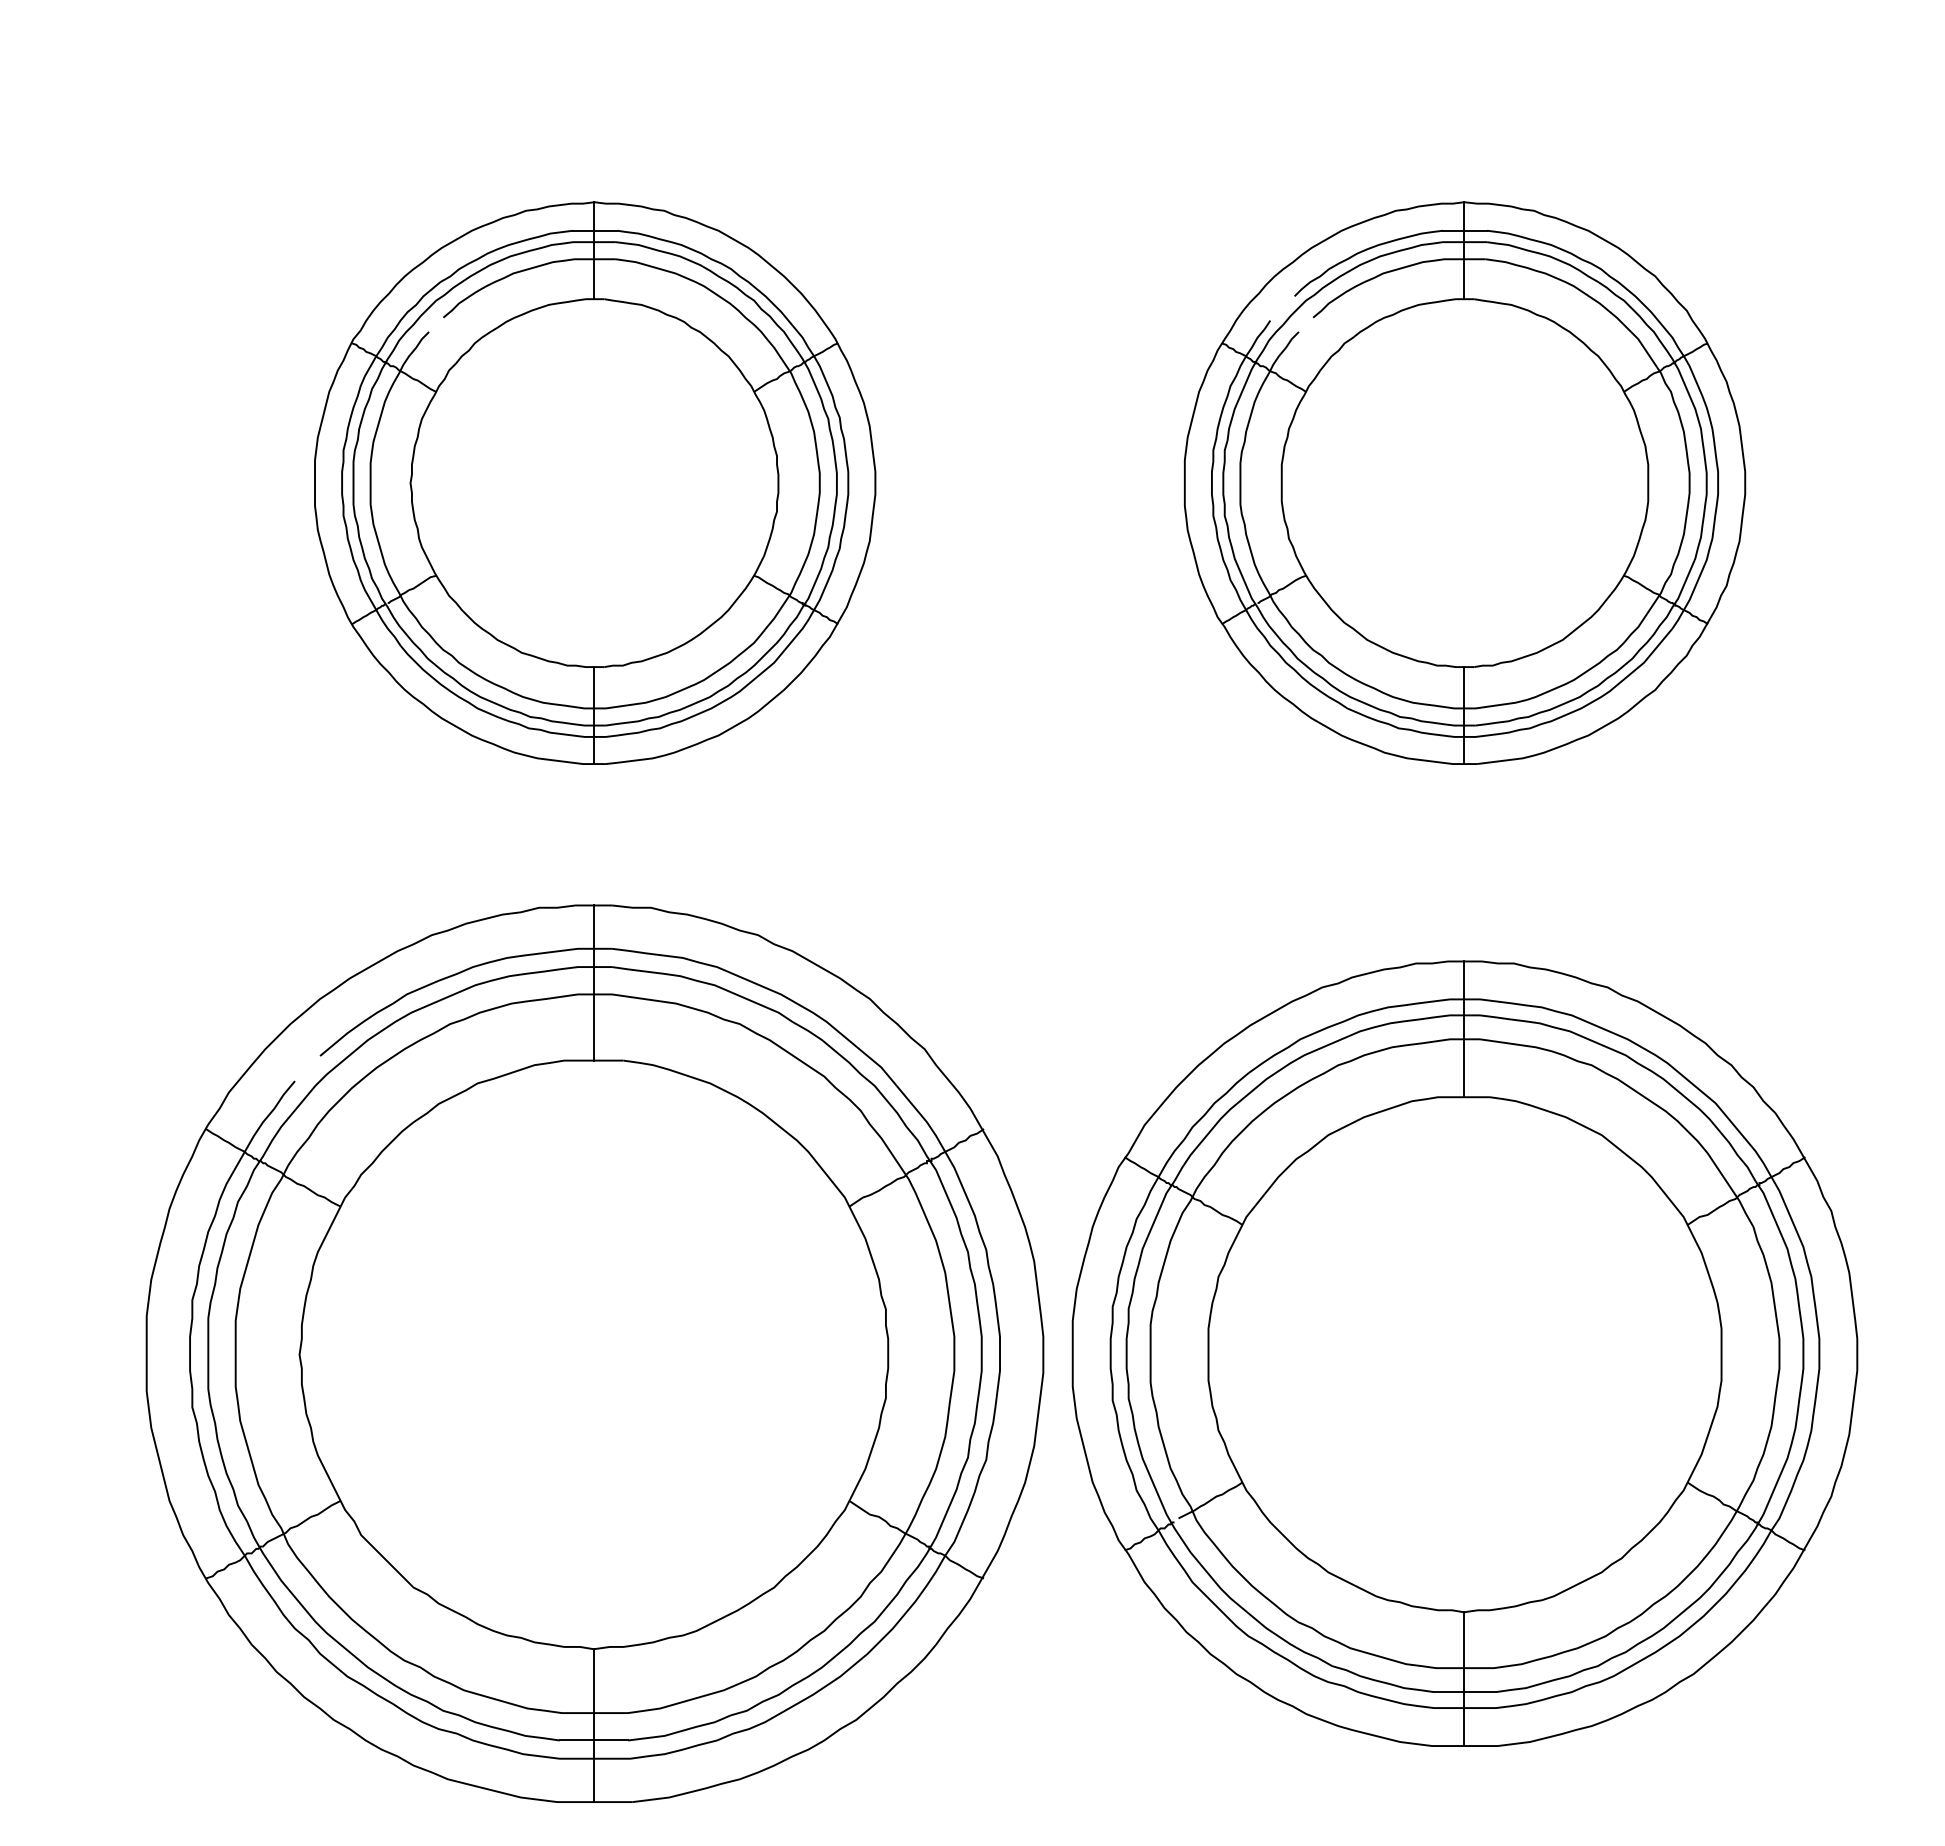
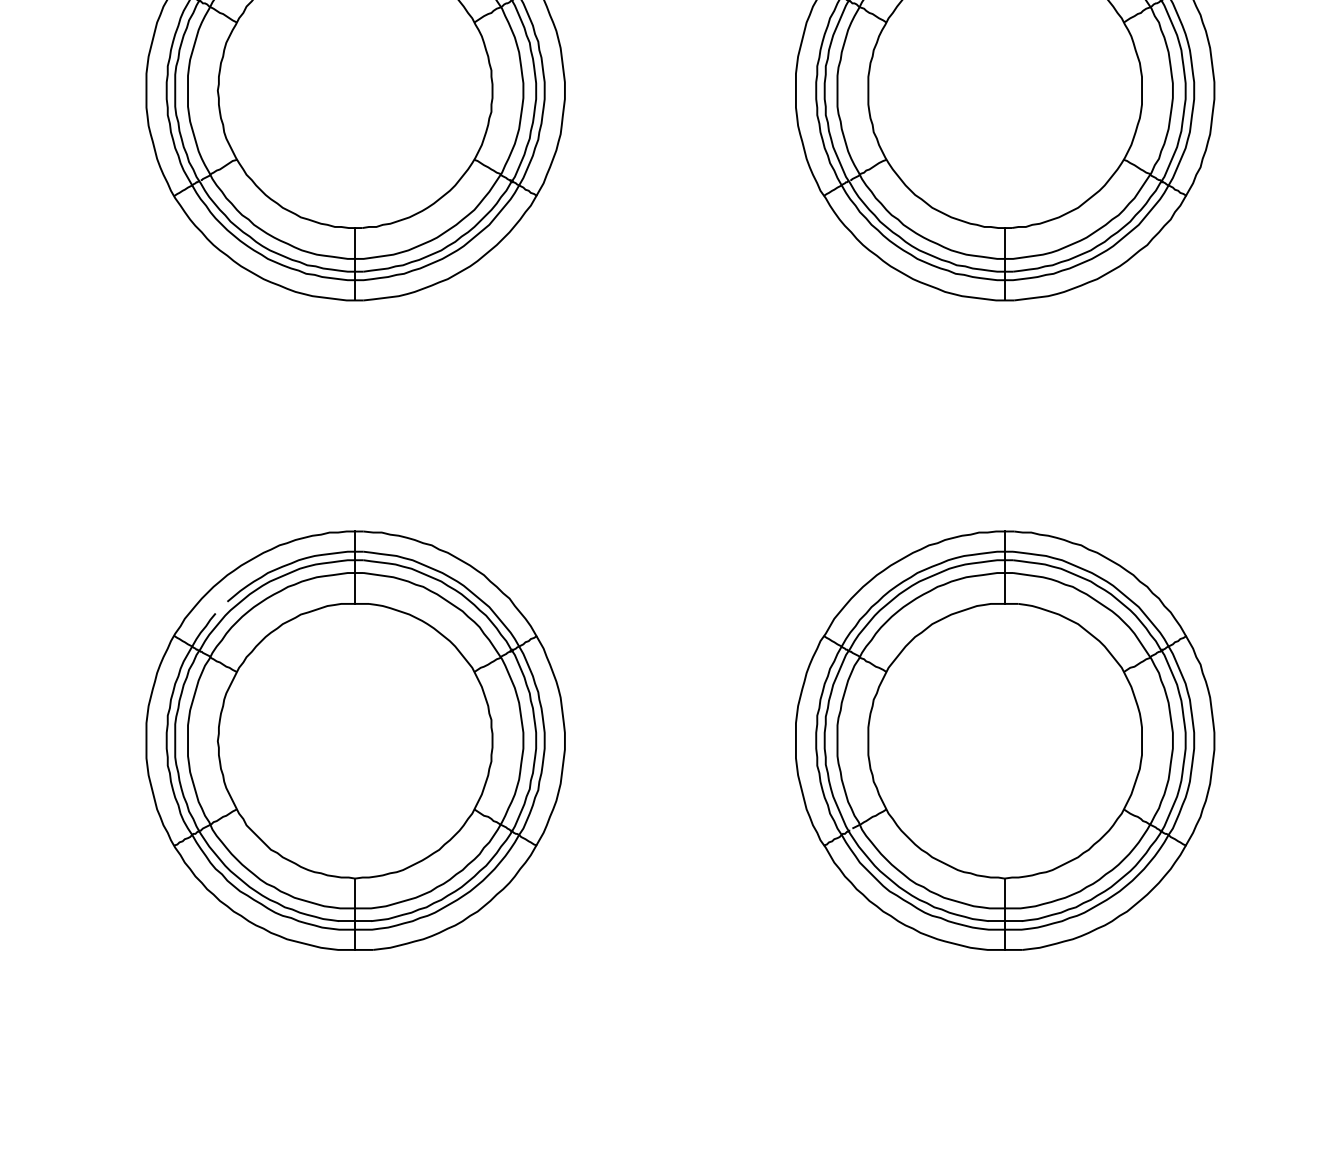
part: (595, 1353) -> (355, 740), size x0.62
part: (1464, 1353) -> (1004, 740), size x0.71

